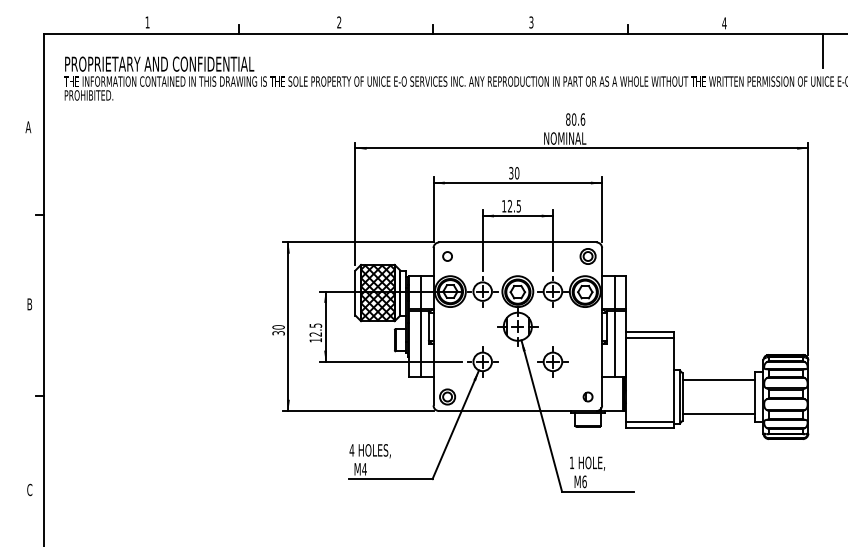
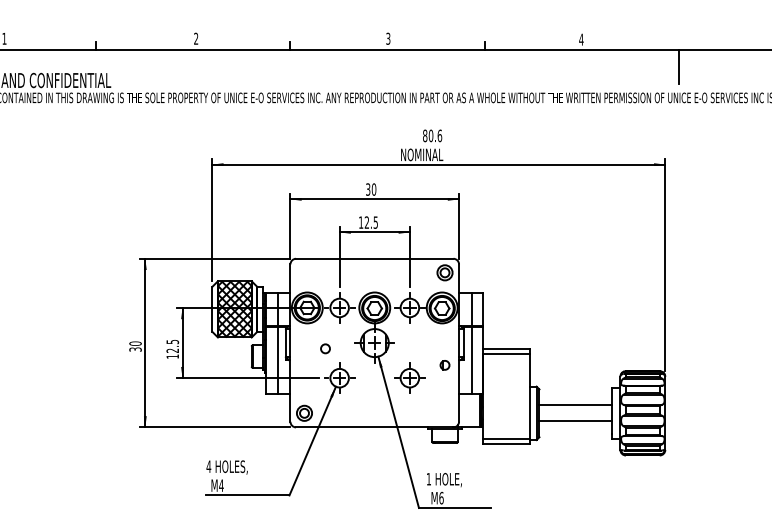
circle: (447, 256) -> (325, 348), moved
line: (718, 380) -> (575, 421), moved
part: (587, 396) -> (444, 364), moved
line: (718, 413) -> (575, 404), moved

